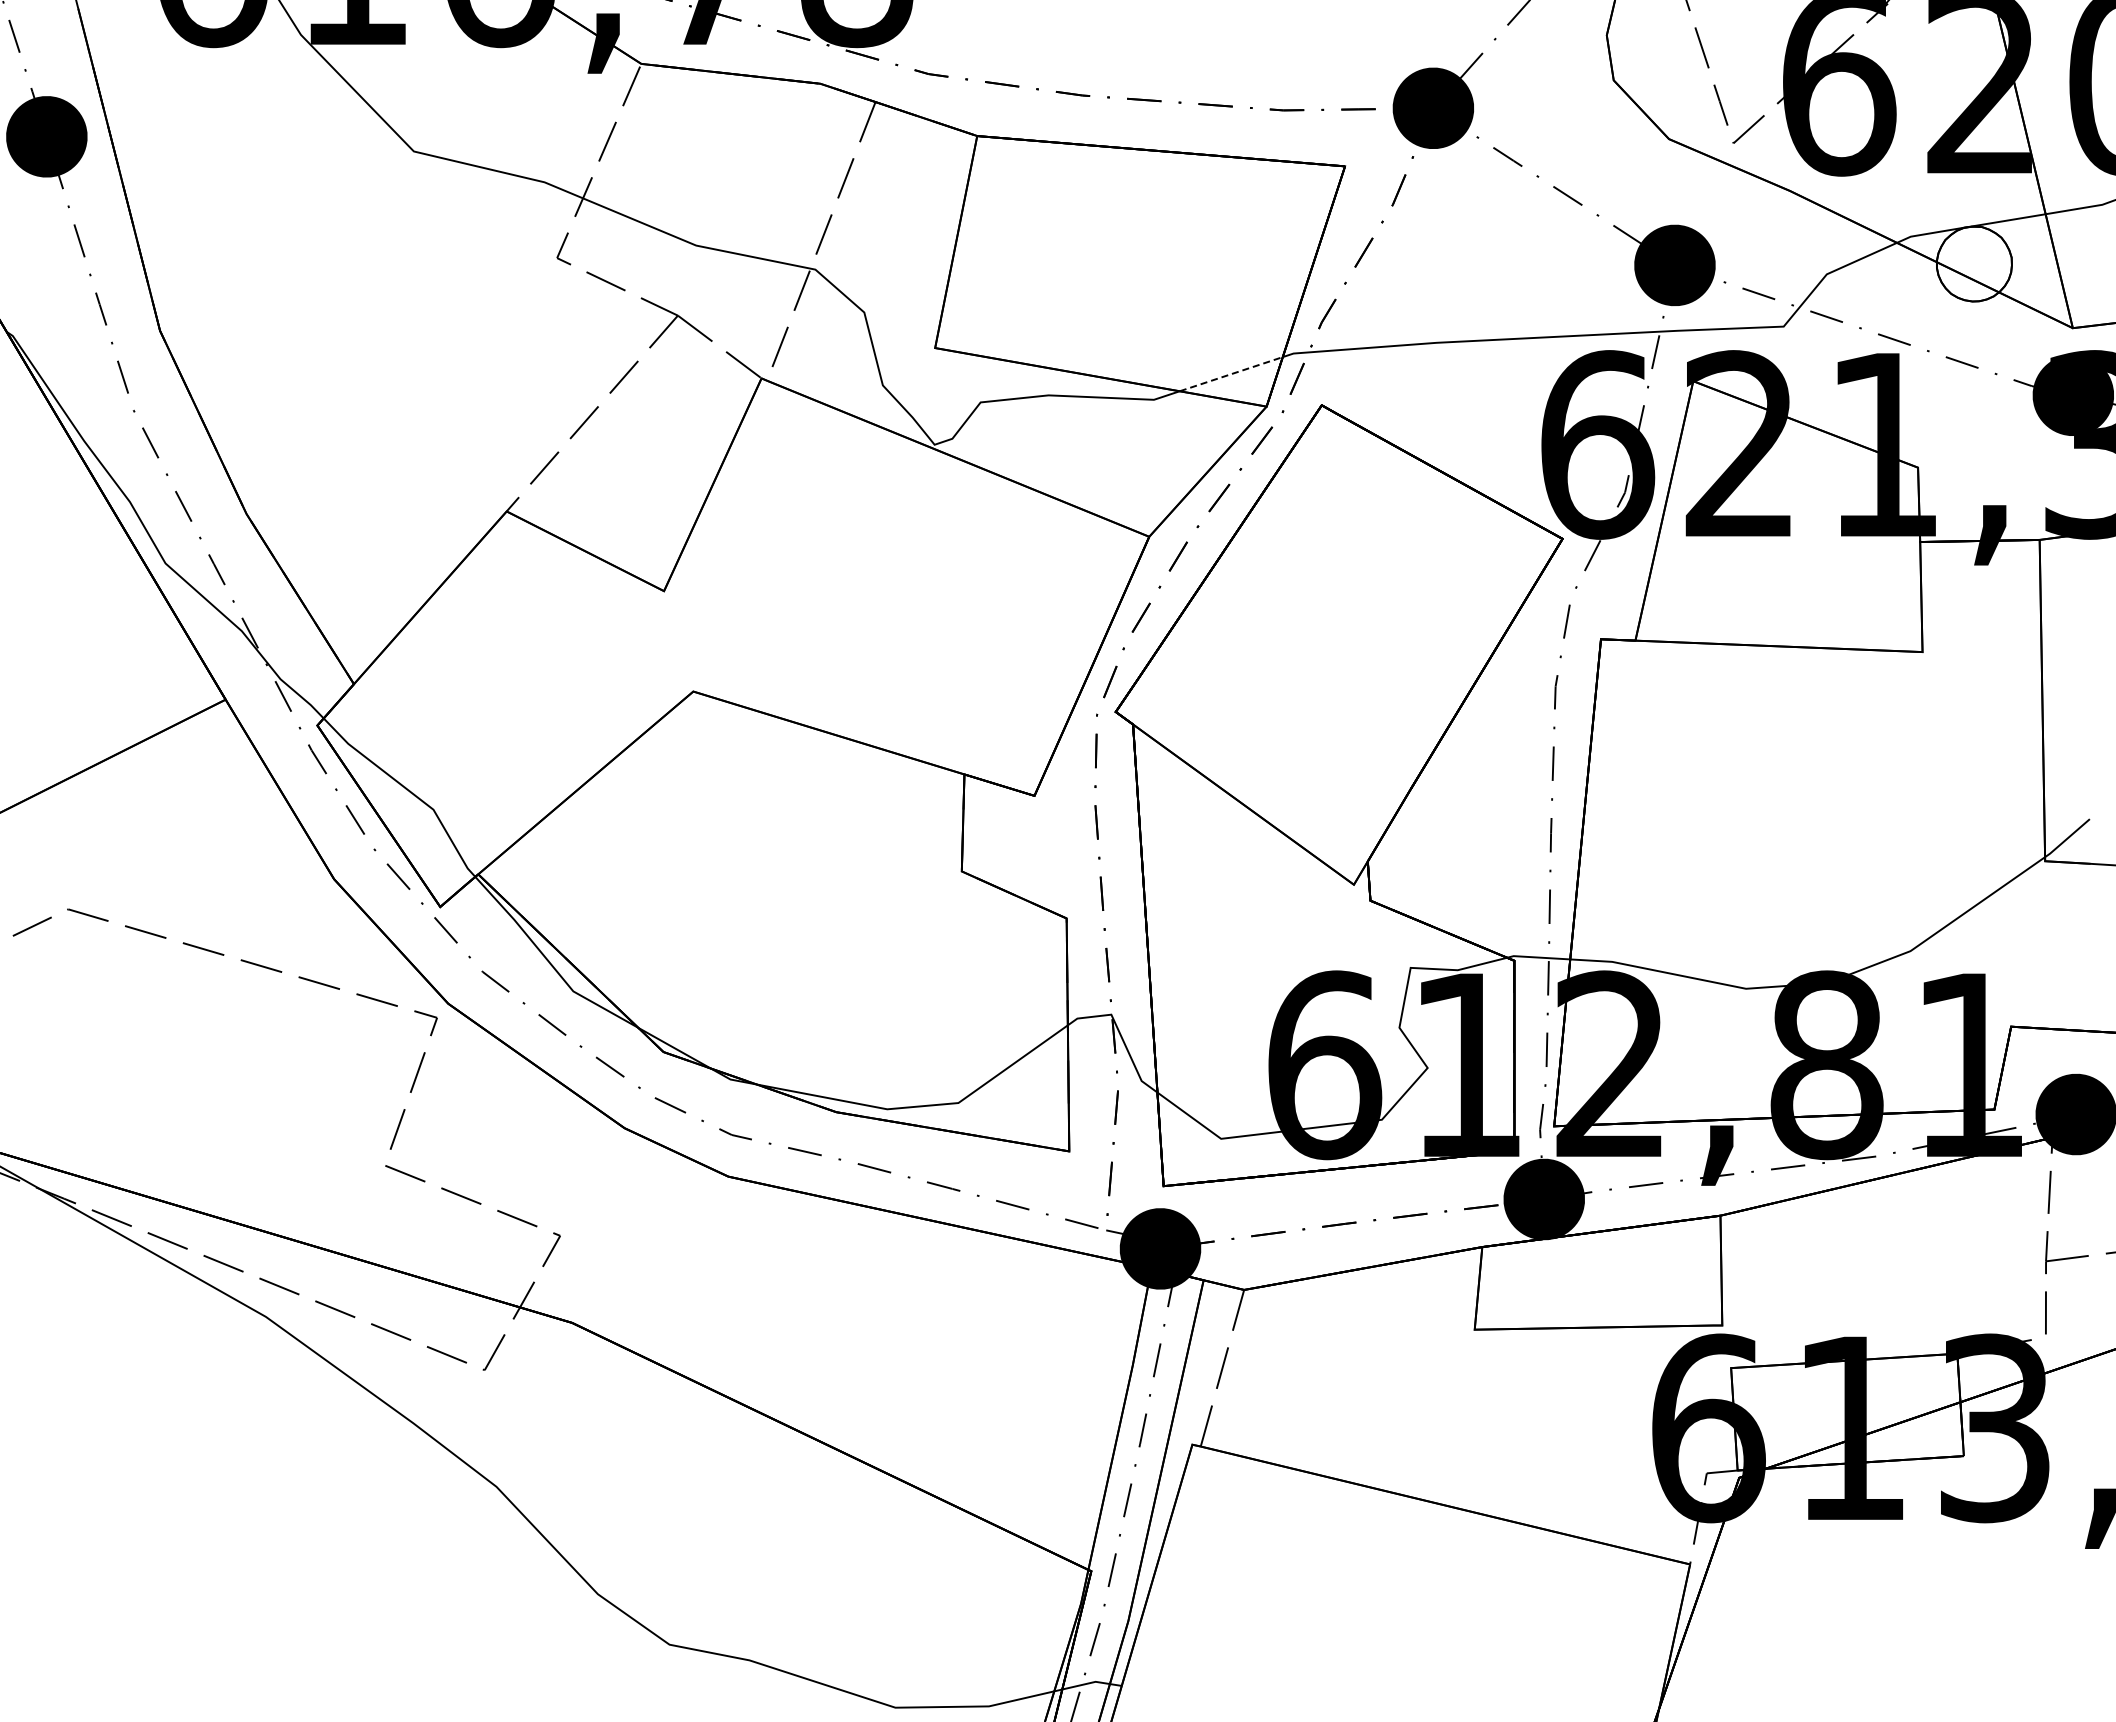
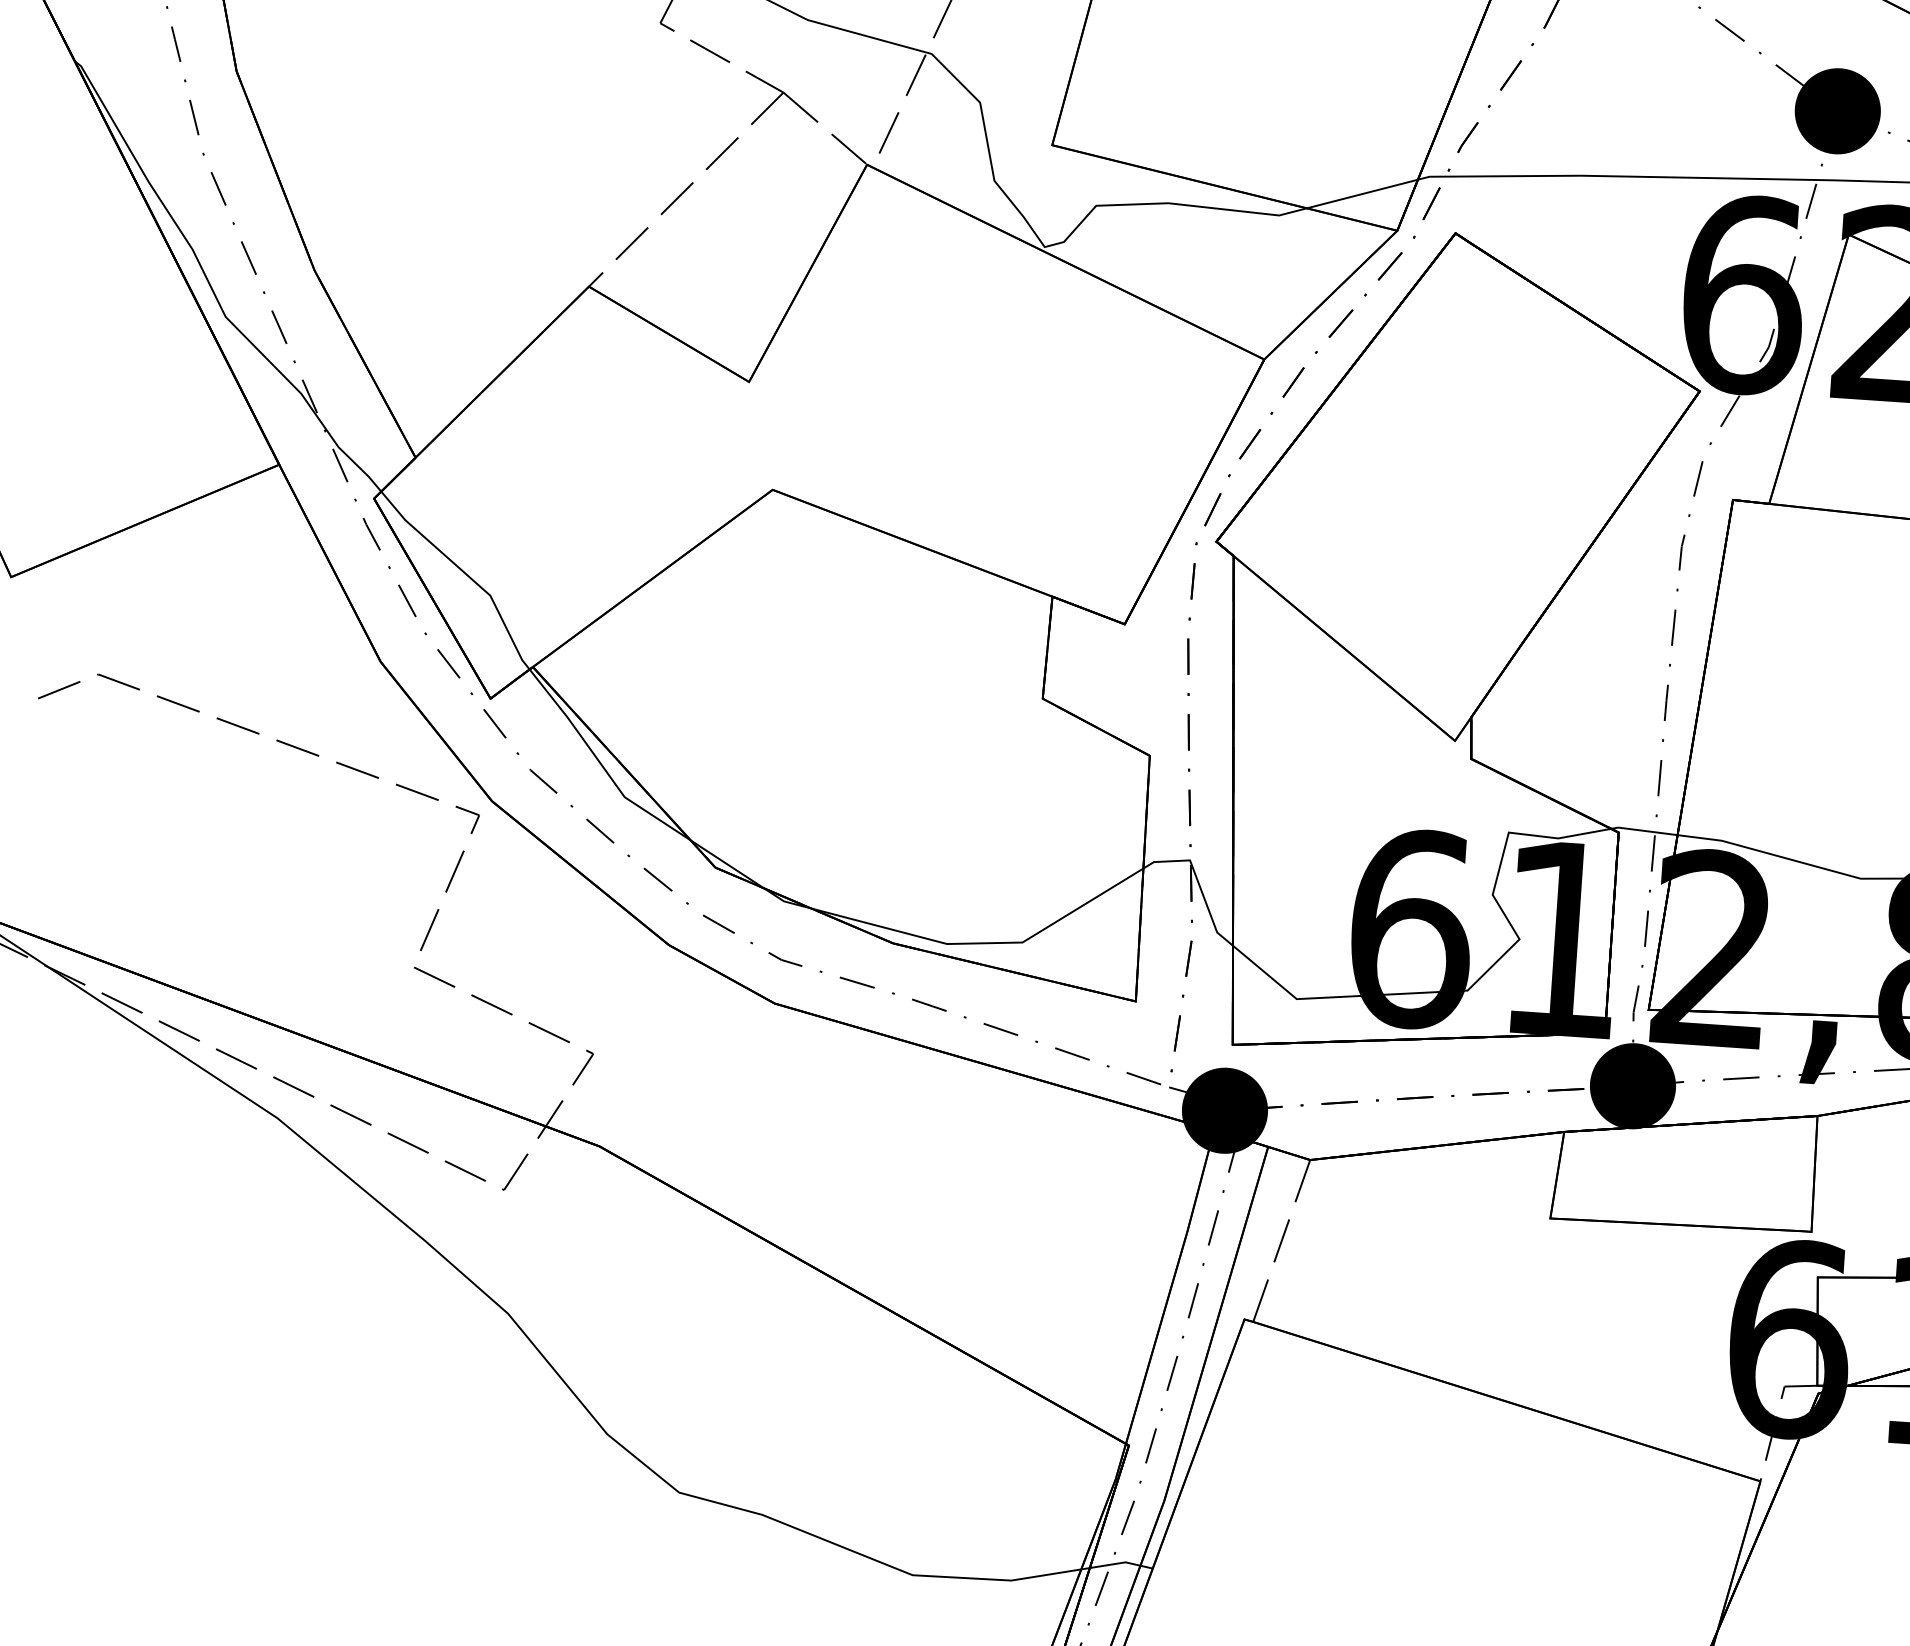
line: (1231, 374) -> (1362, 194), dashed -> solid

